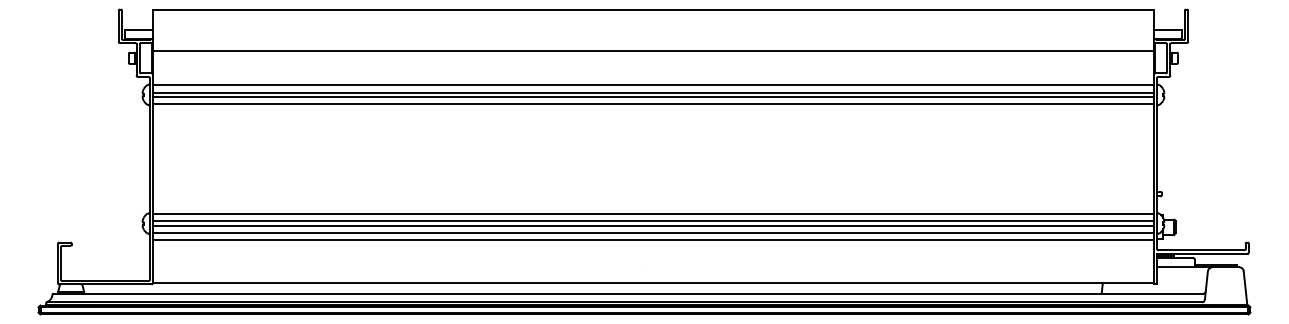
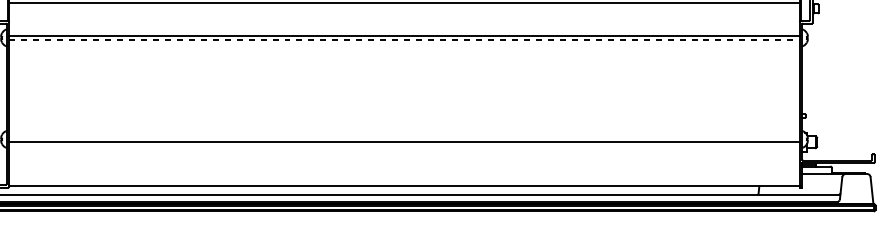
line: (653, 85) -> (404, 30), removed
line: (653, 97) -> (404, 39), solid -> dashed
line: (653, 104) -> (404, 45), removed
line: (653, 213) -> (404, 131), removed
line: (653, 221) -> (404, 137), removed
line: (653, 233) -> (404, 147), removed
line: (653, 240) -> (404, 152), removed

